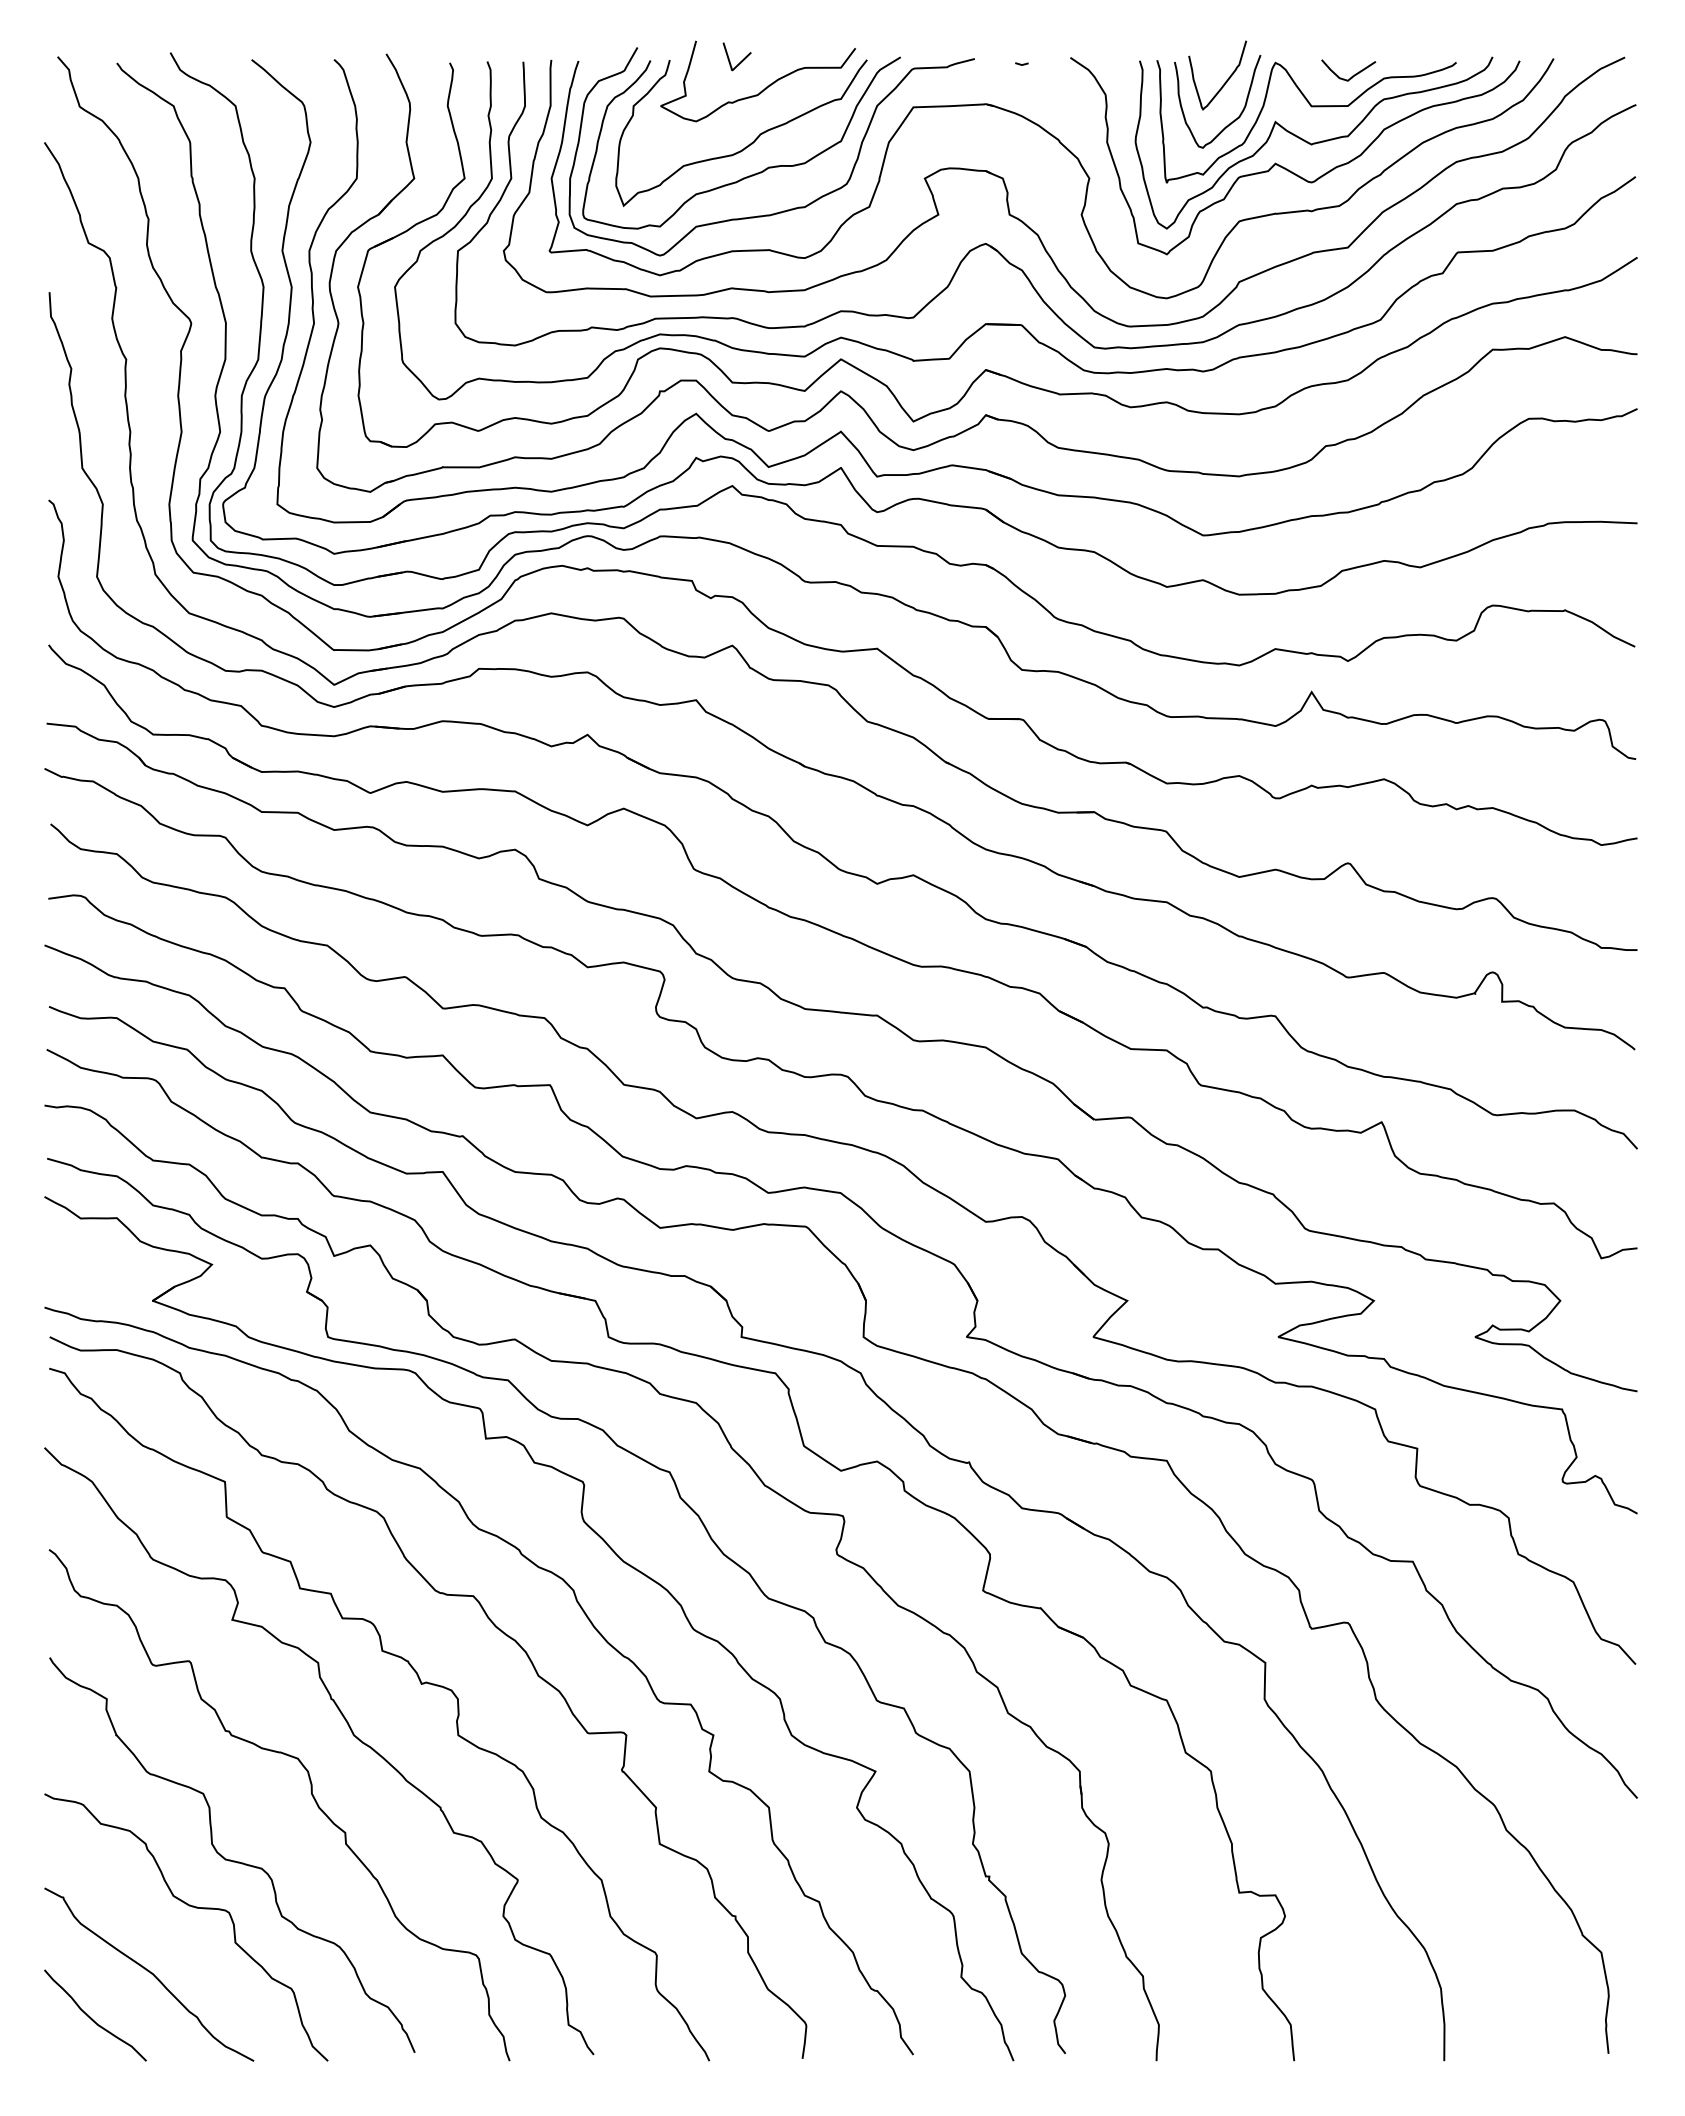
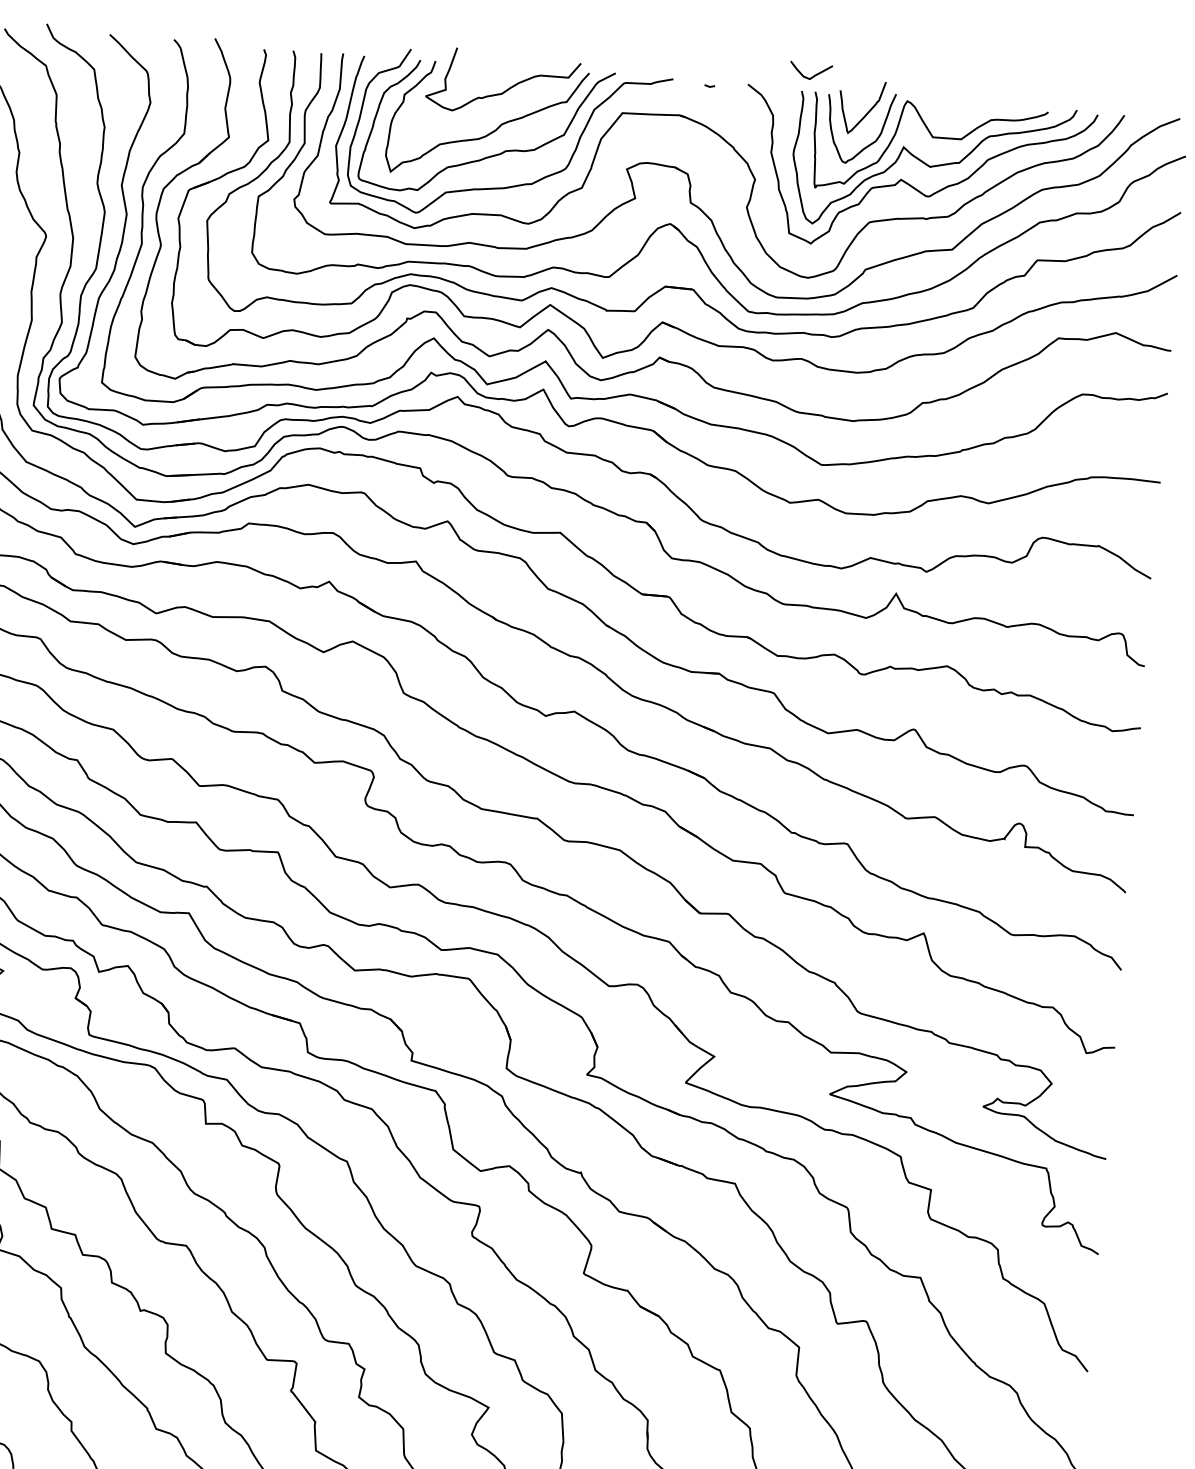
curve: (741, 60) -> (491, 65), removed
curve: (1352, 75) -> (813, 75), moved

